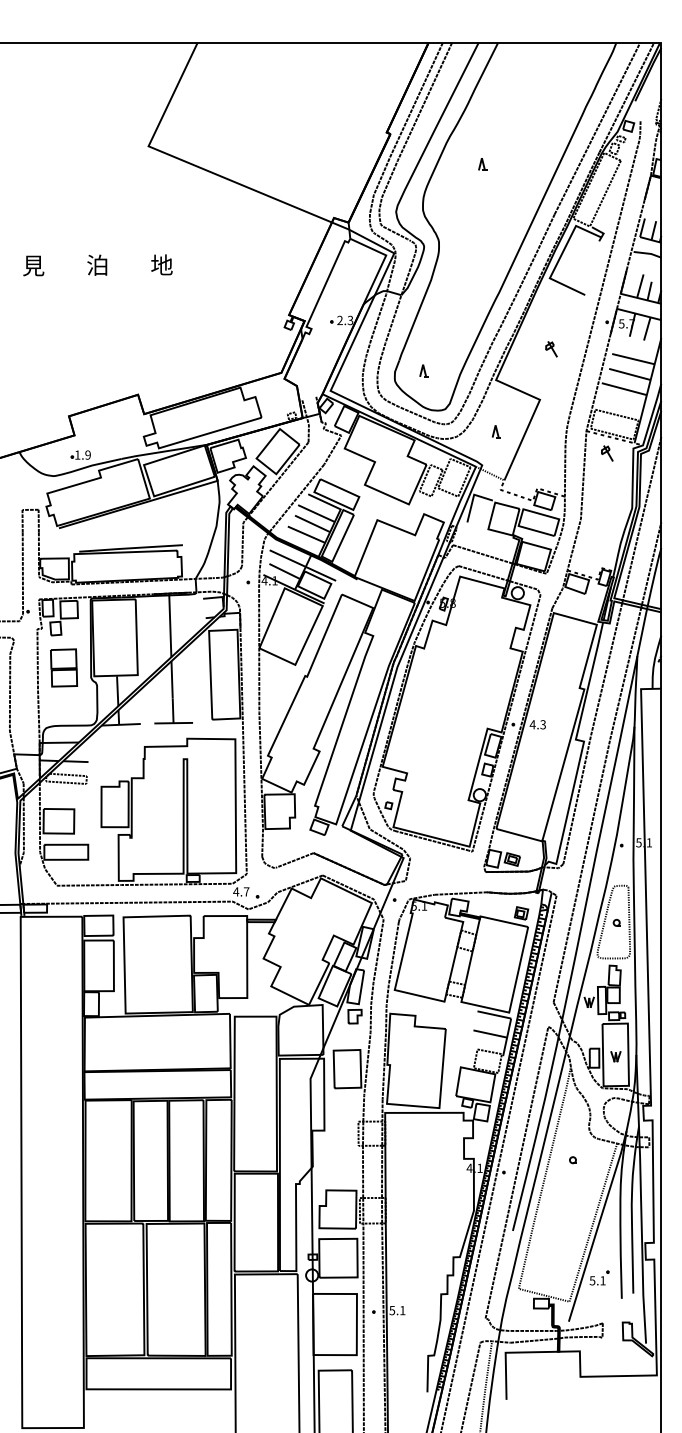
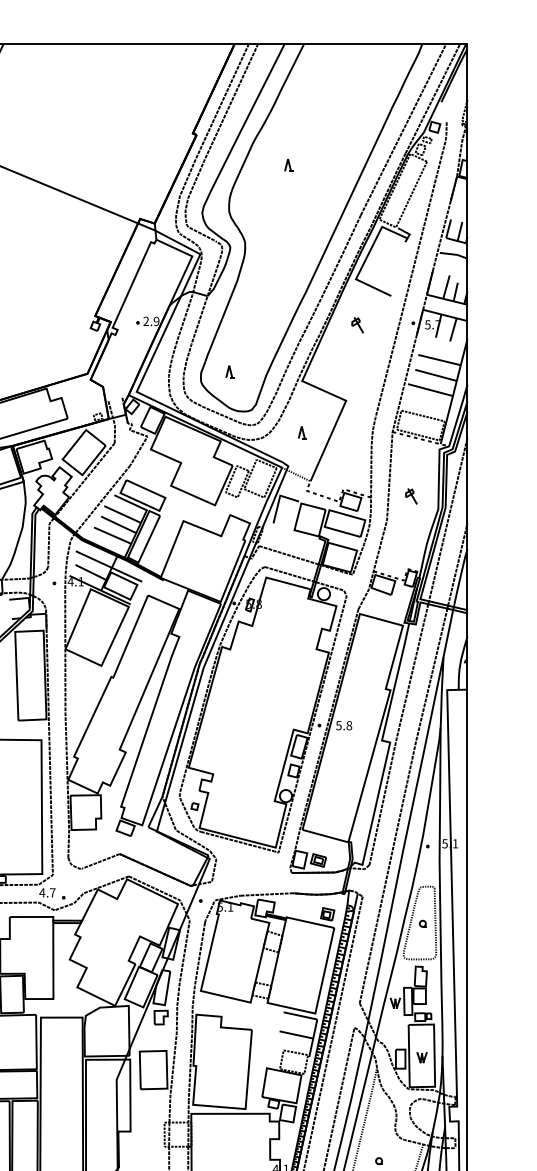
text: (350, 320) -> (156, 321), 2.3 -> 2.9
part: (551, 349) -> (357, 325), moved
part: (607, 453) -> (411, 496), moved
text: (537, 724) -> (343, 725), 4.3 -> 5.8

